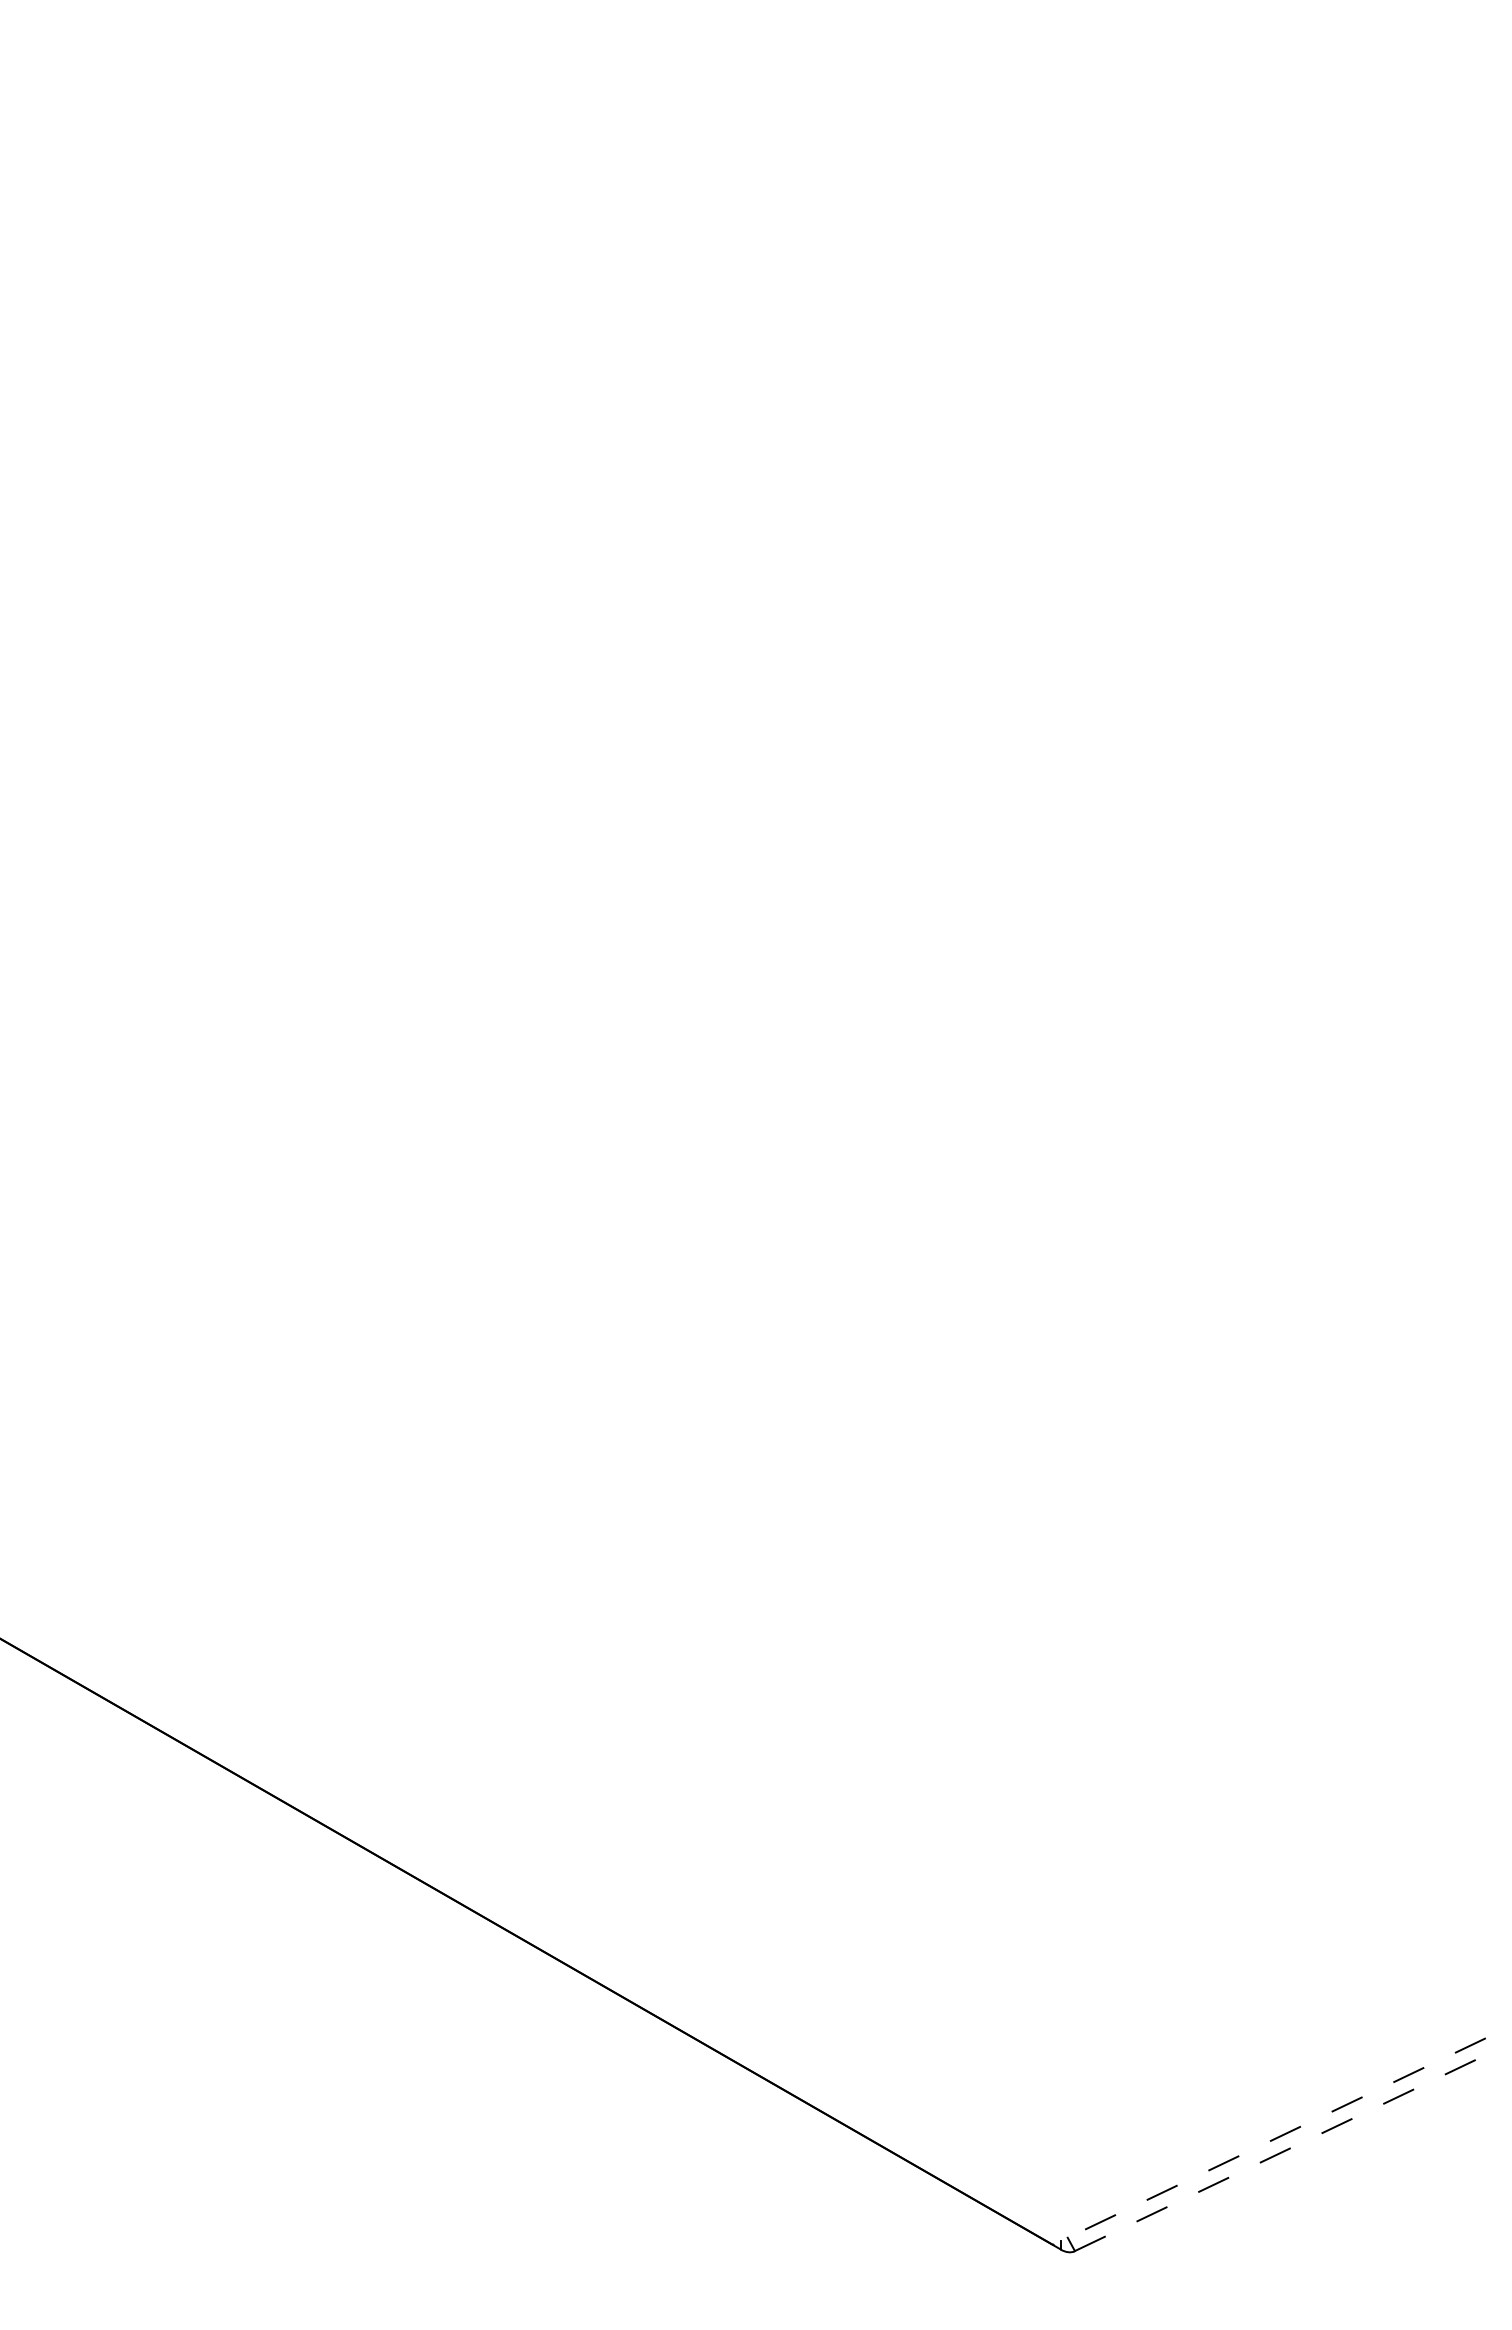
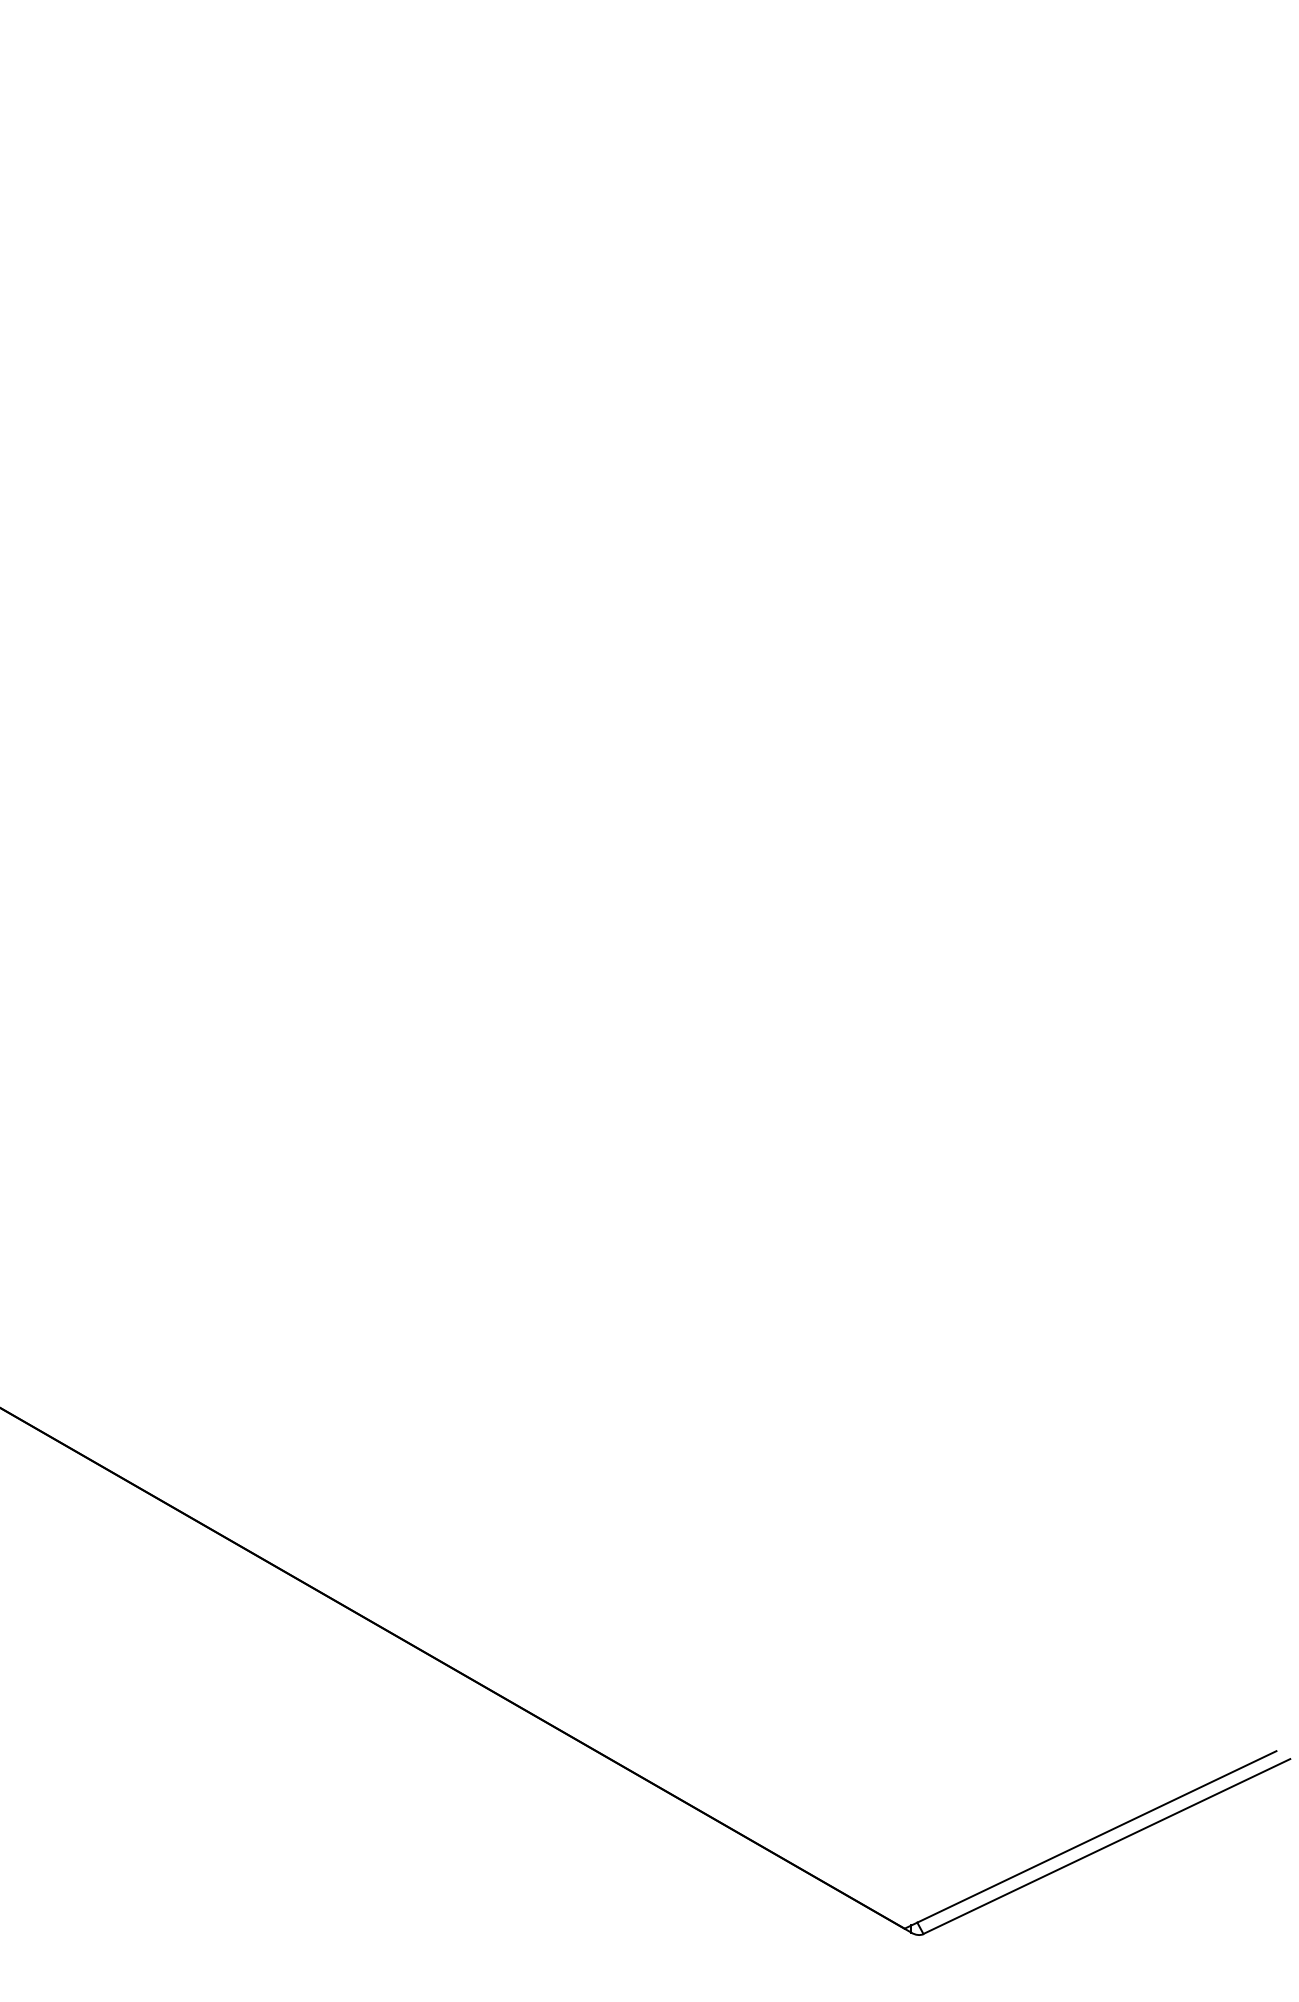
line: (1269, 2142) -> (1090, 1840), dashed -> solid
line: (1289, 2149) -> (1107, 1846), dashed -> solid

